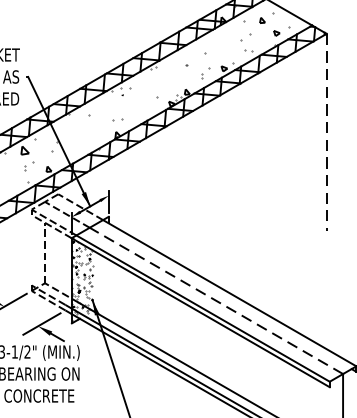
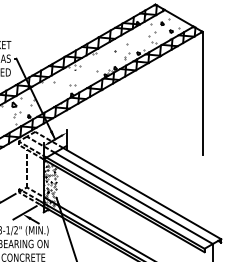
line: (326, 132) -> (202, 93), dashed -> solid
line: (215, 301) -> (133, 198), dashed -> solid

